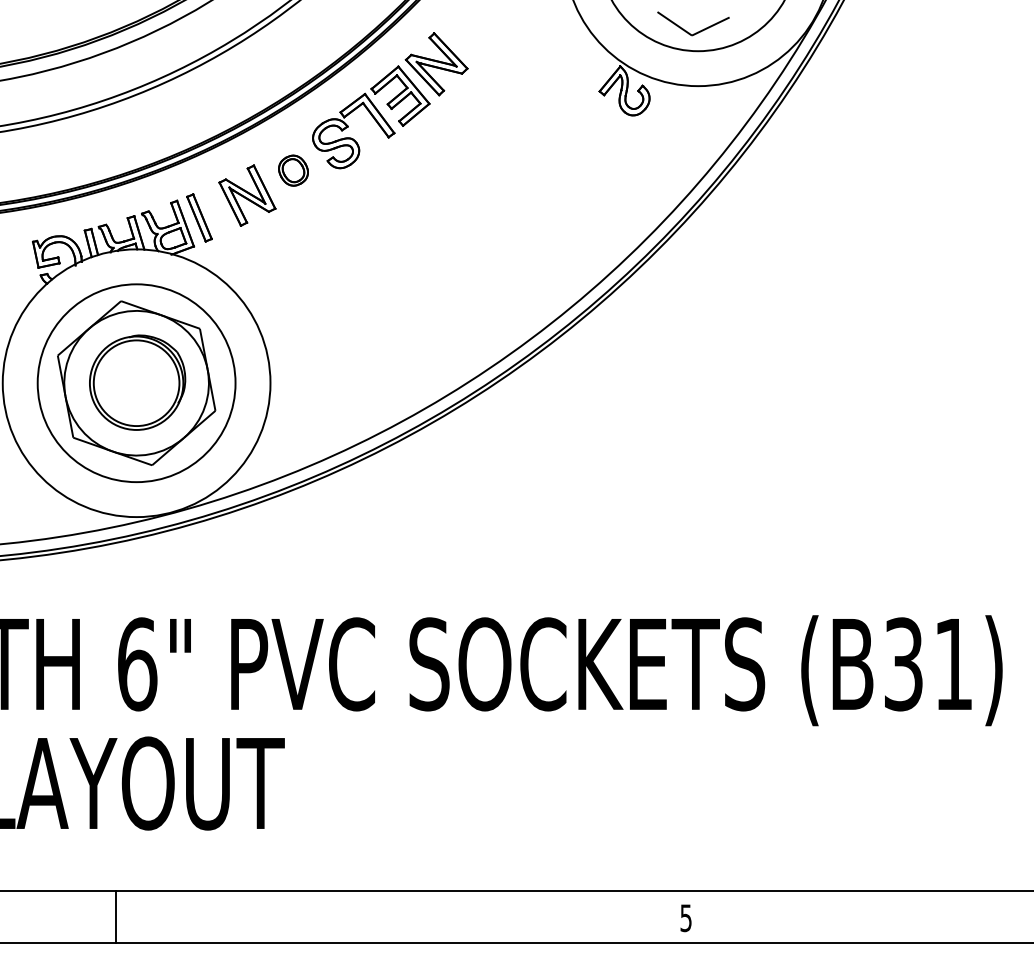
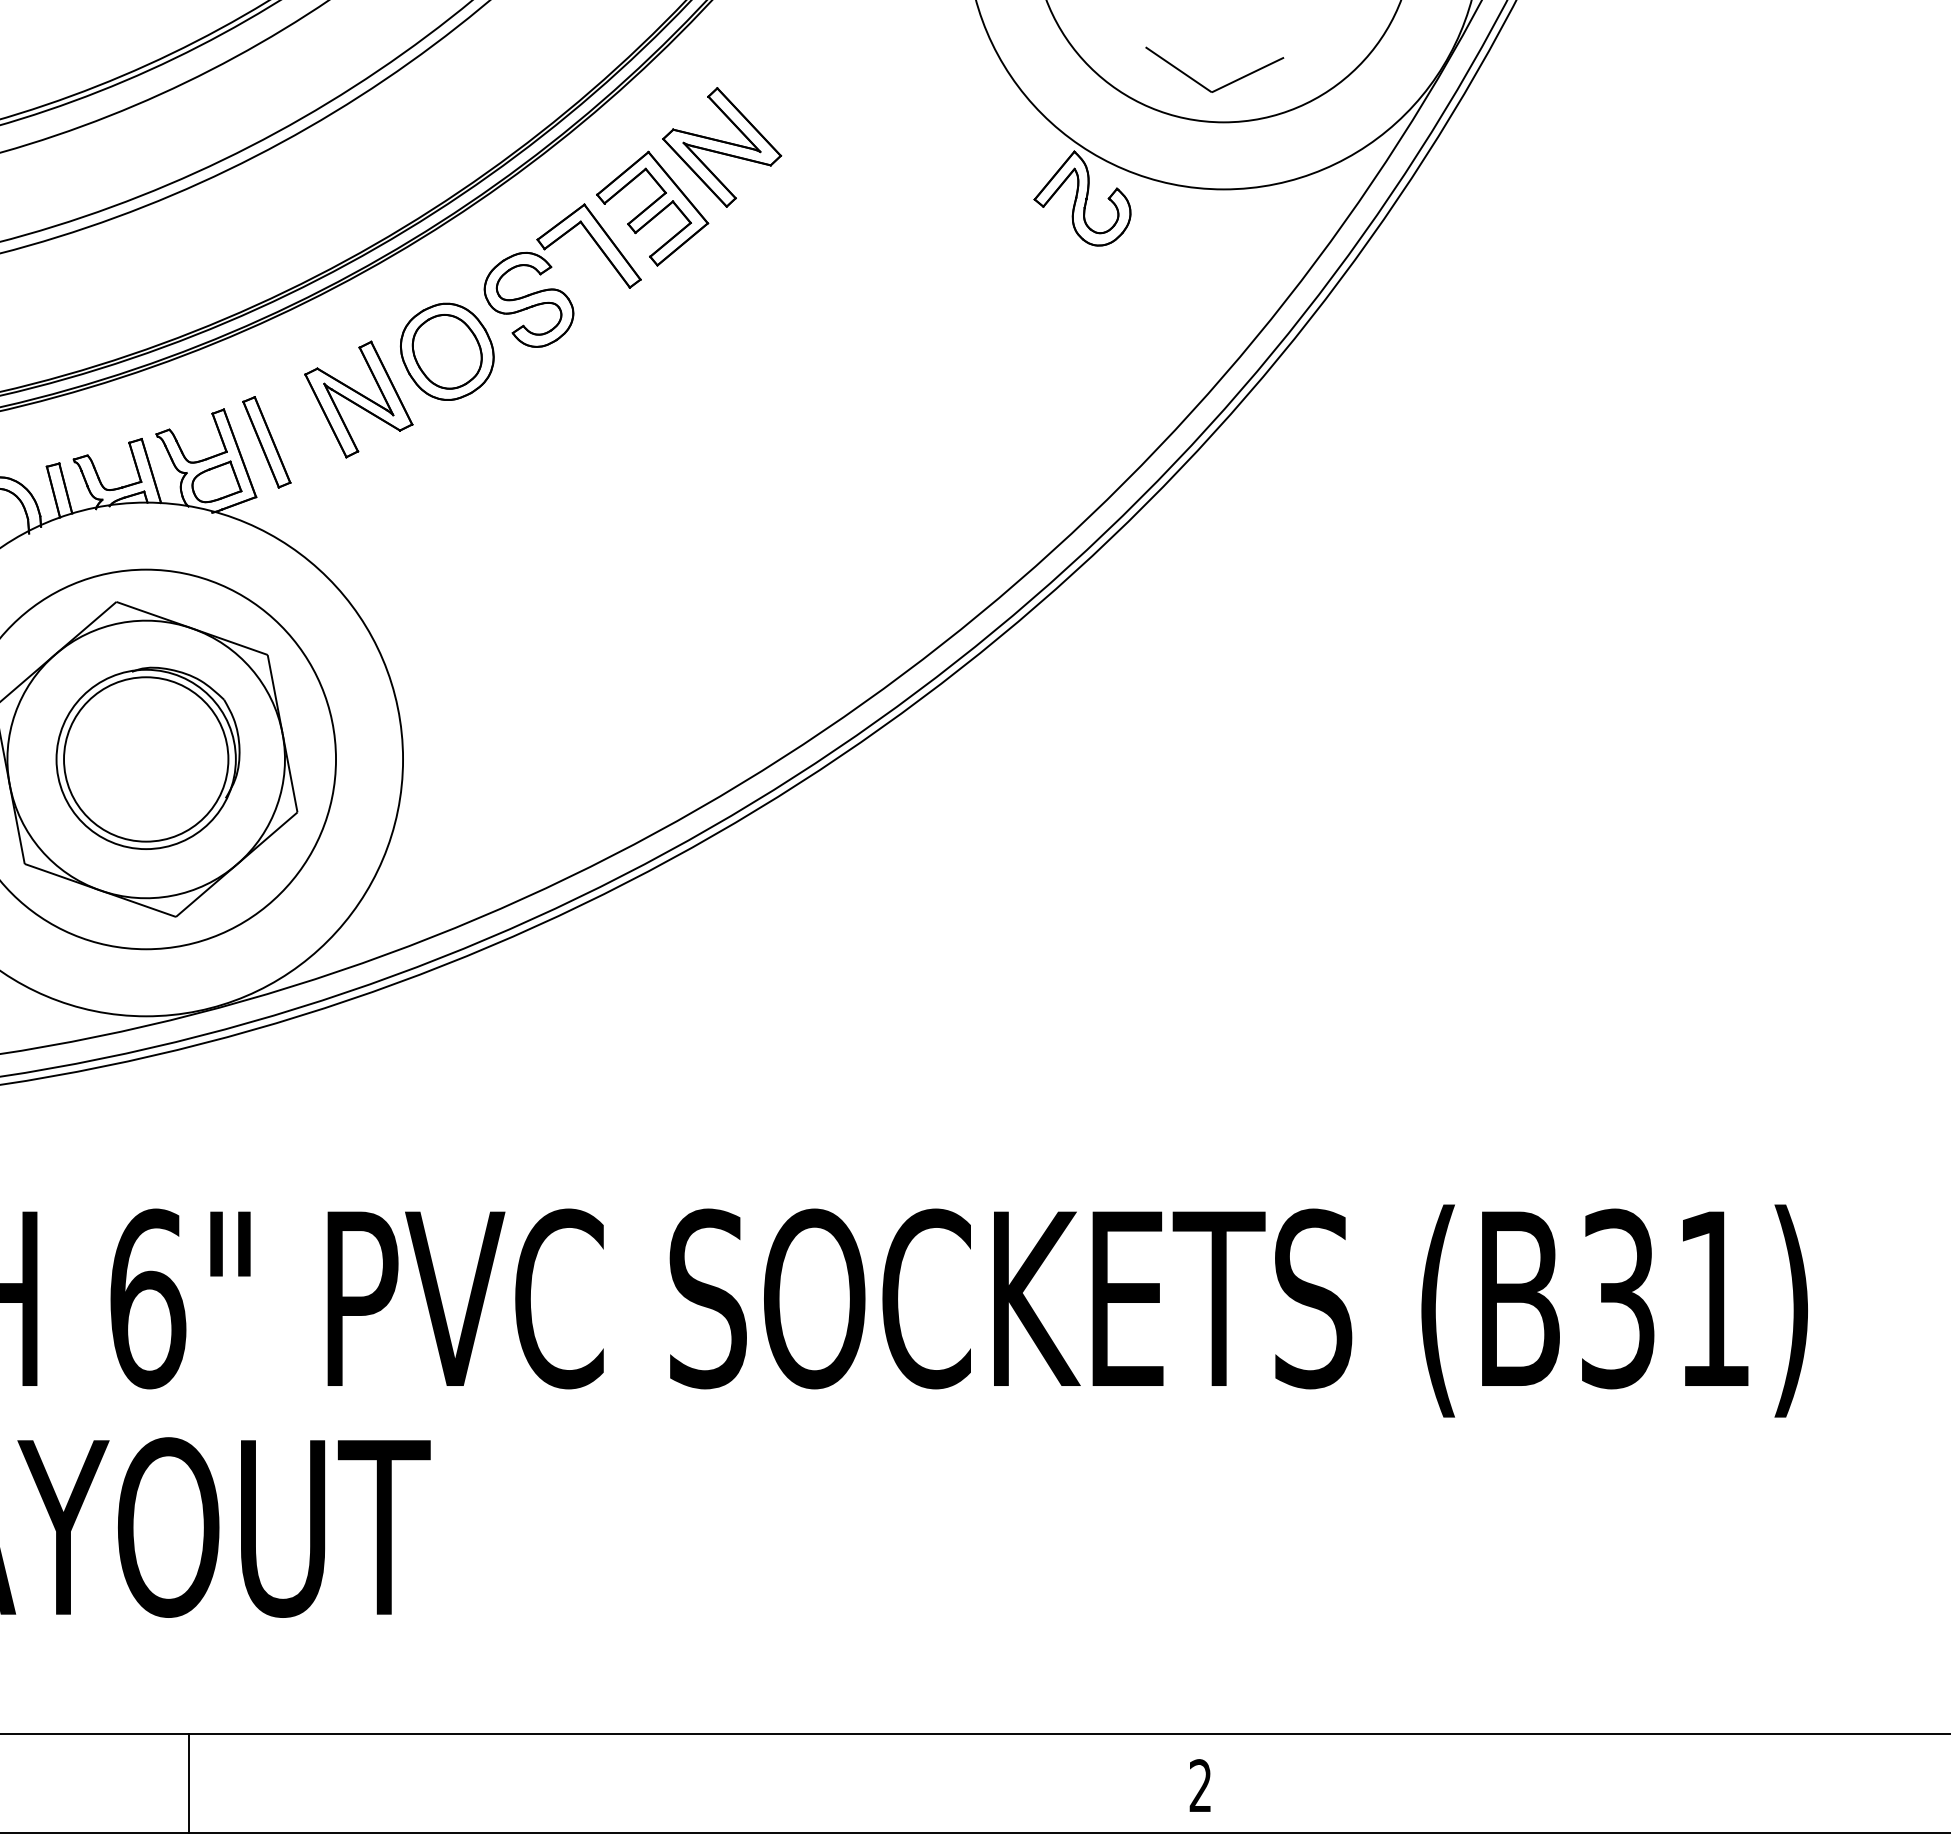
part: (293, 170) -> (447, 351), size x1.67
line: (115, 916) -> (188, 1782), moved
text: (685, 918) -> (1199, 1786), 5 -> 2

